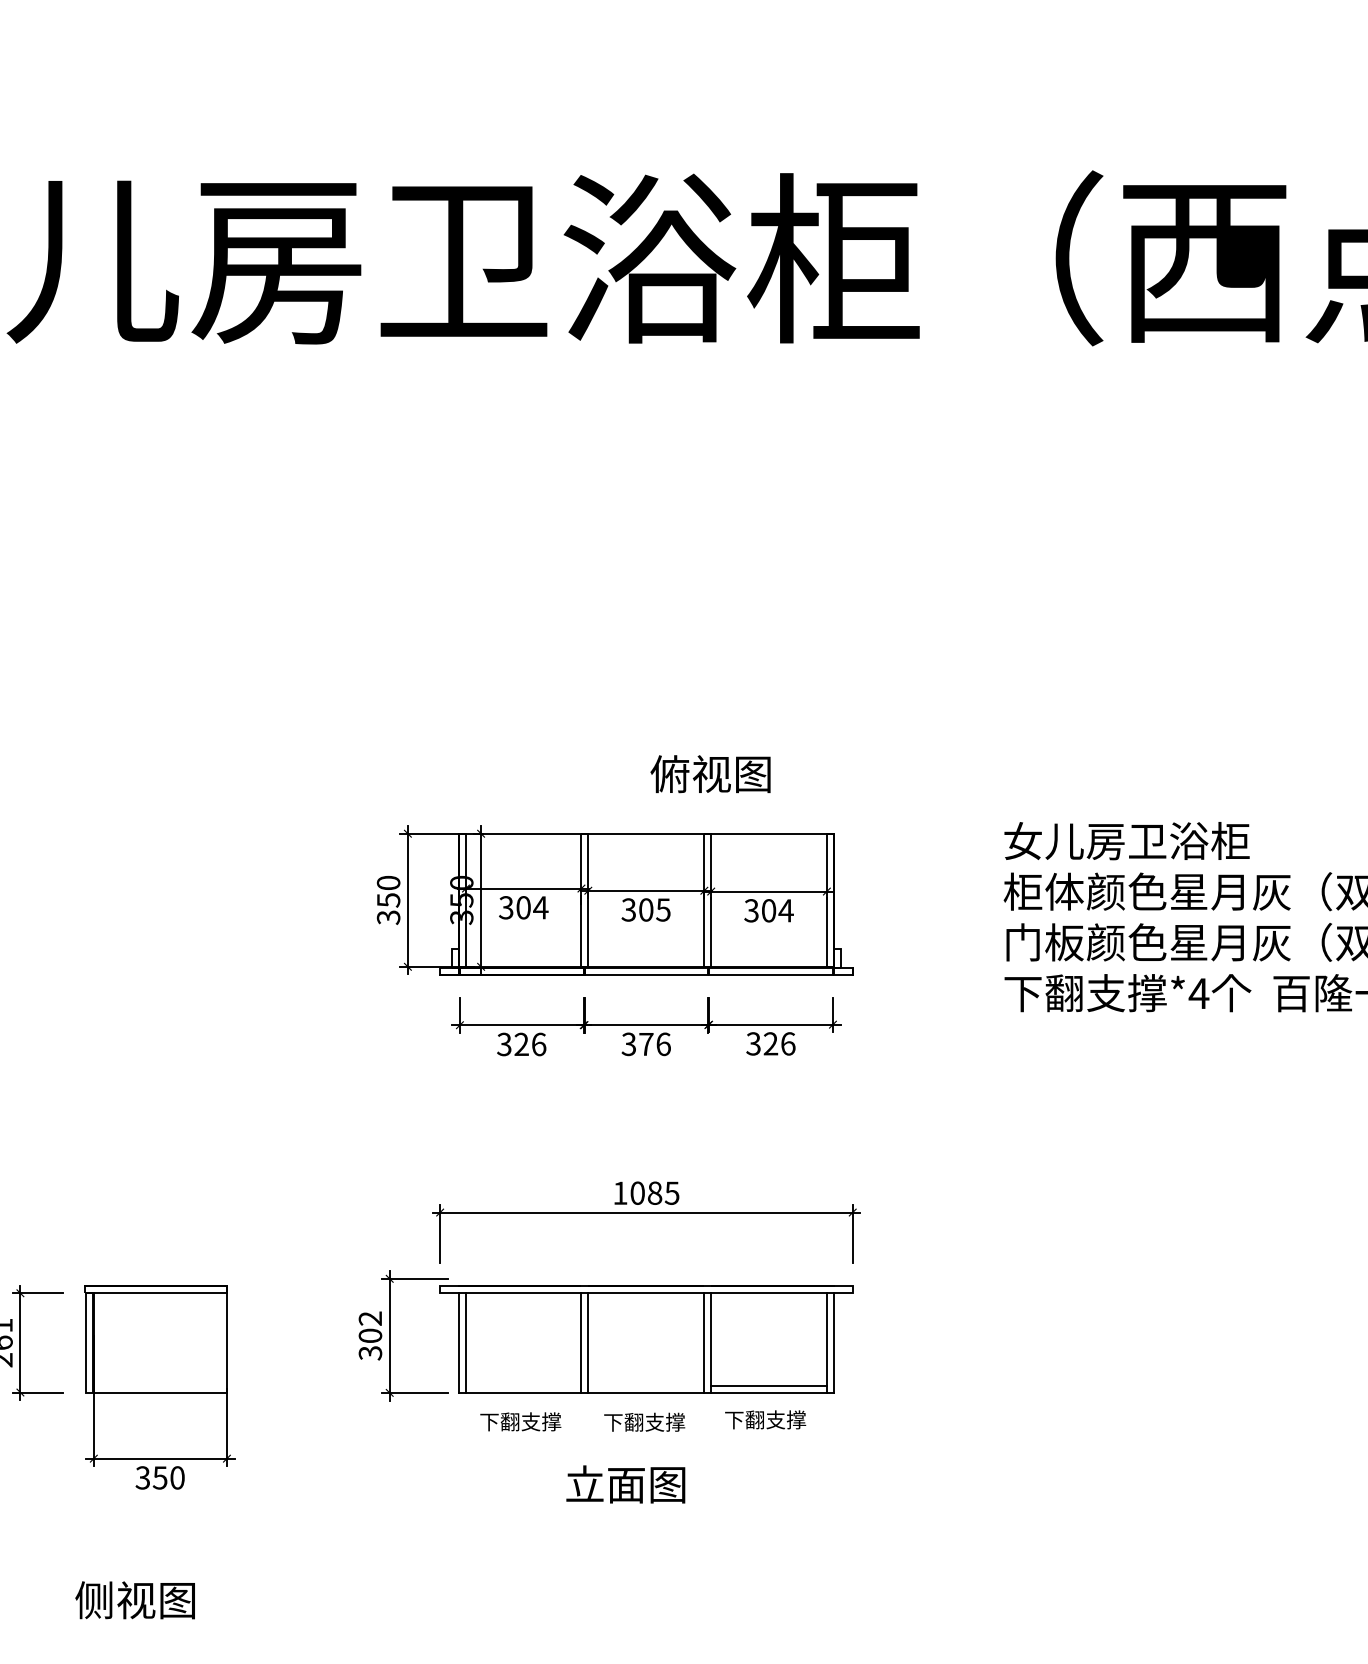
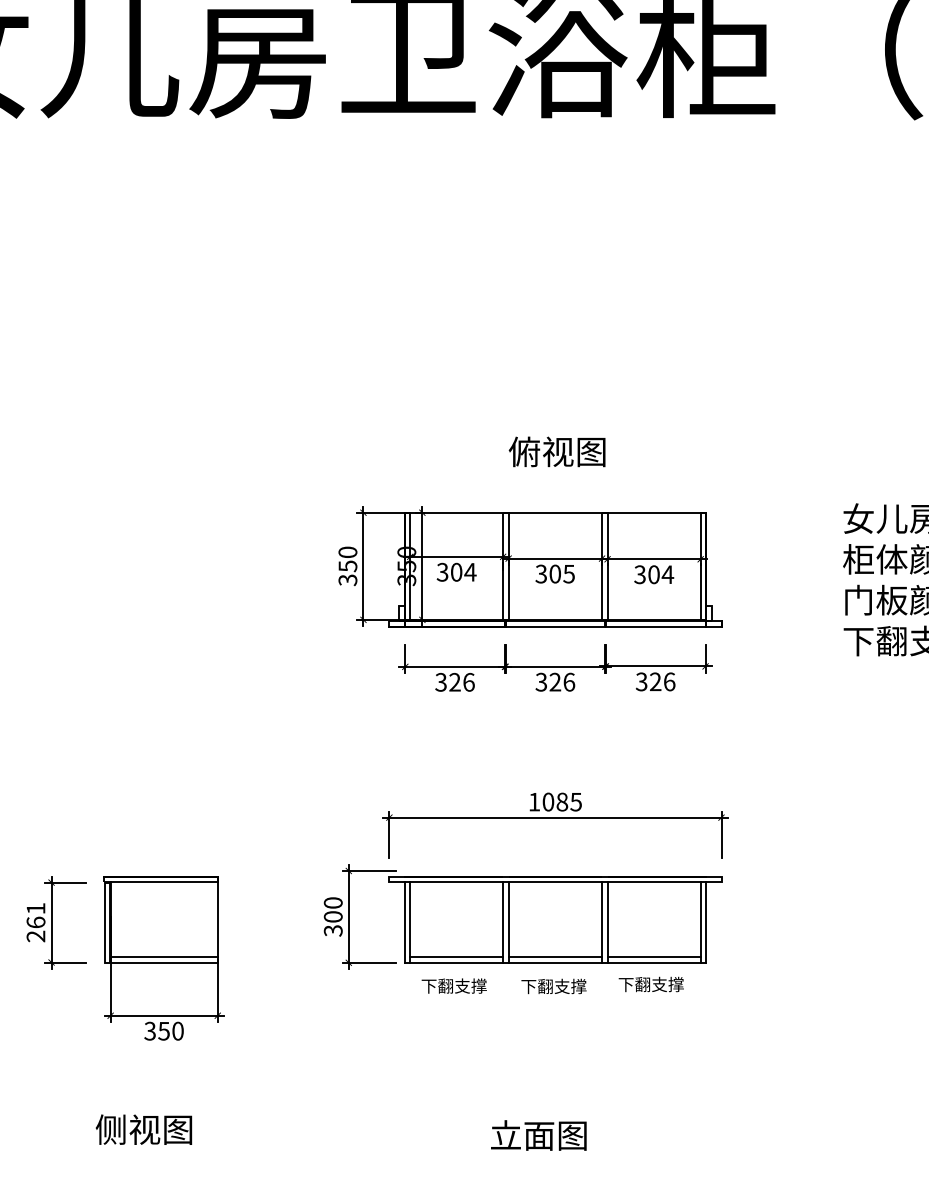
text: (710, 774) -> (557, 452), moved
text: (646, 1043) -> (555, 681), 376 -> 326
text: (370, 1318) -> (333, 902), 302 -> 300
line: (159, 1386) -> (163, 957), added
line: (523, 1386) -> (456, 957), added
line: (646, 1386) -> (555, 957), added
text: (625, 1484) -> (538, 1135), moved

